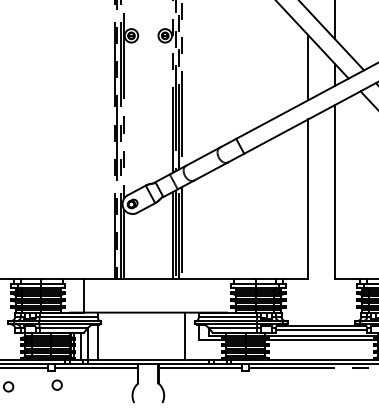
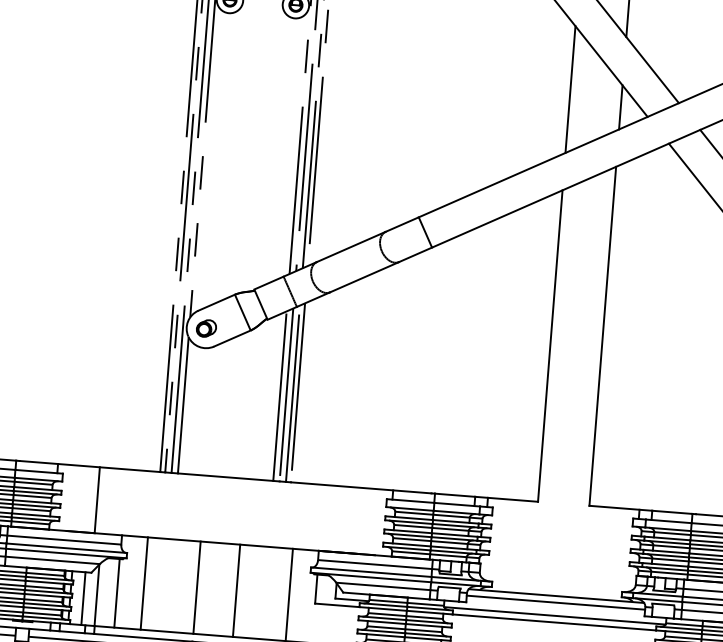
line: (111, 335) -> (144, 582), added
line: (138, 335) -> (197, 586), added
line: (158, 335) -> (236, 589), added

